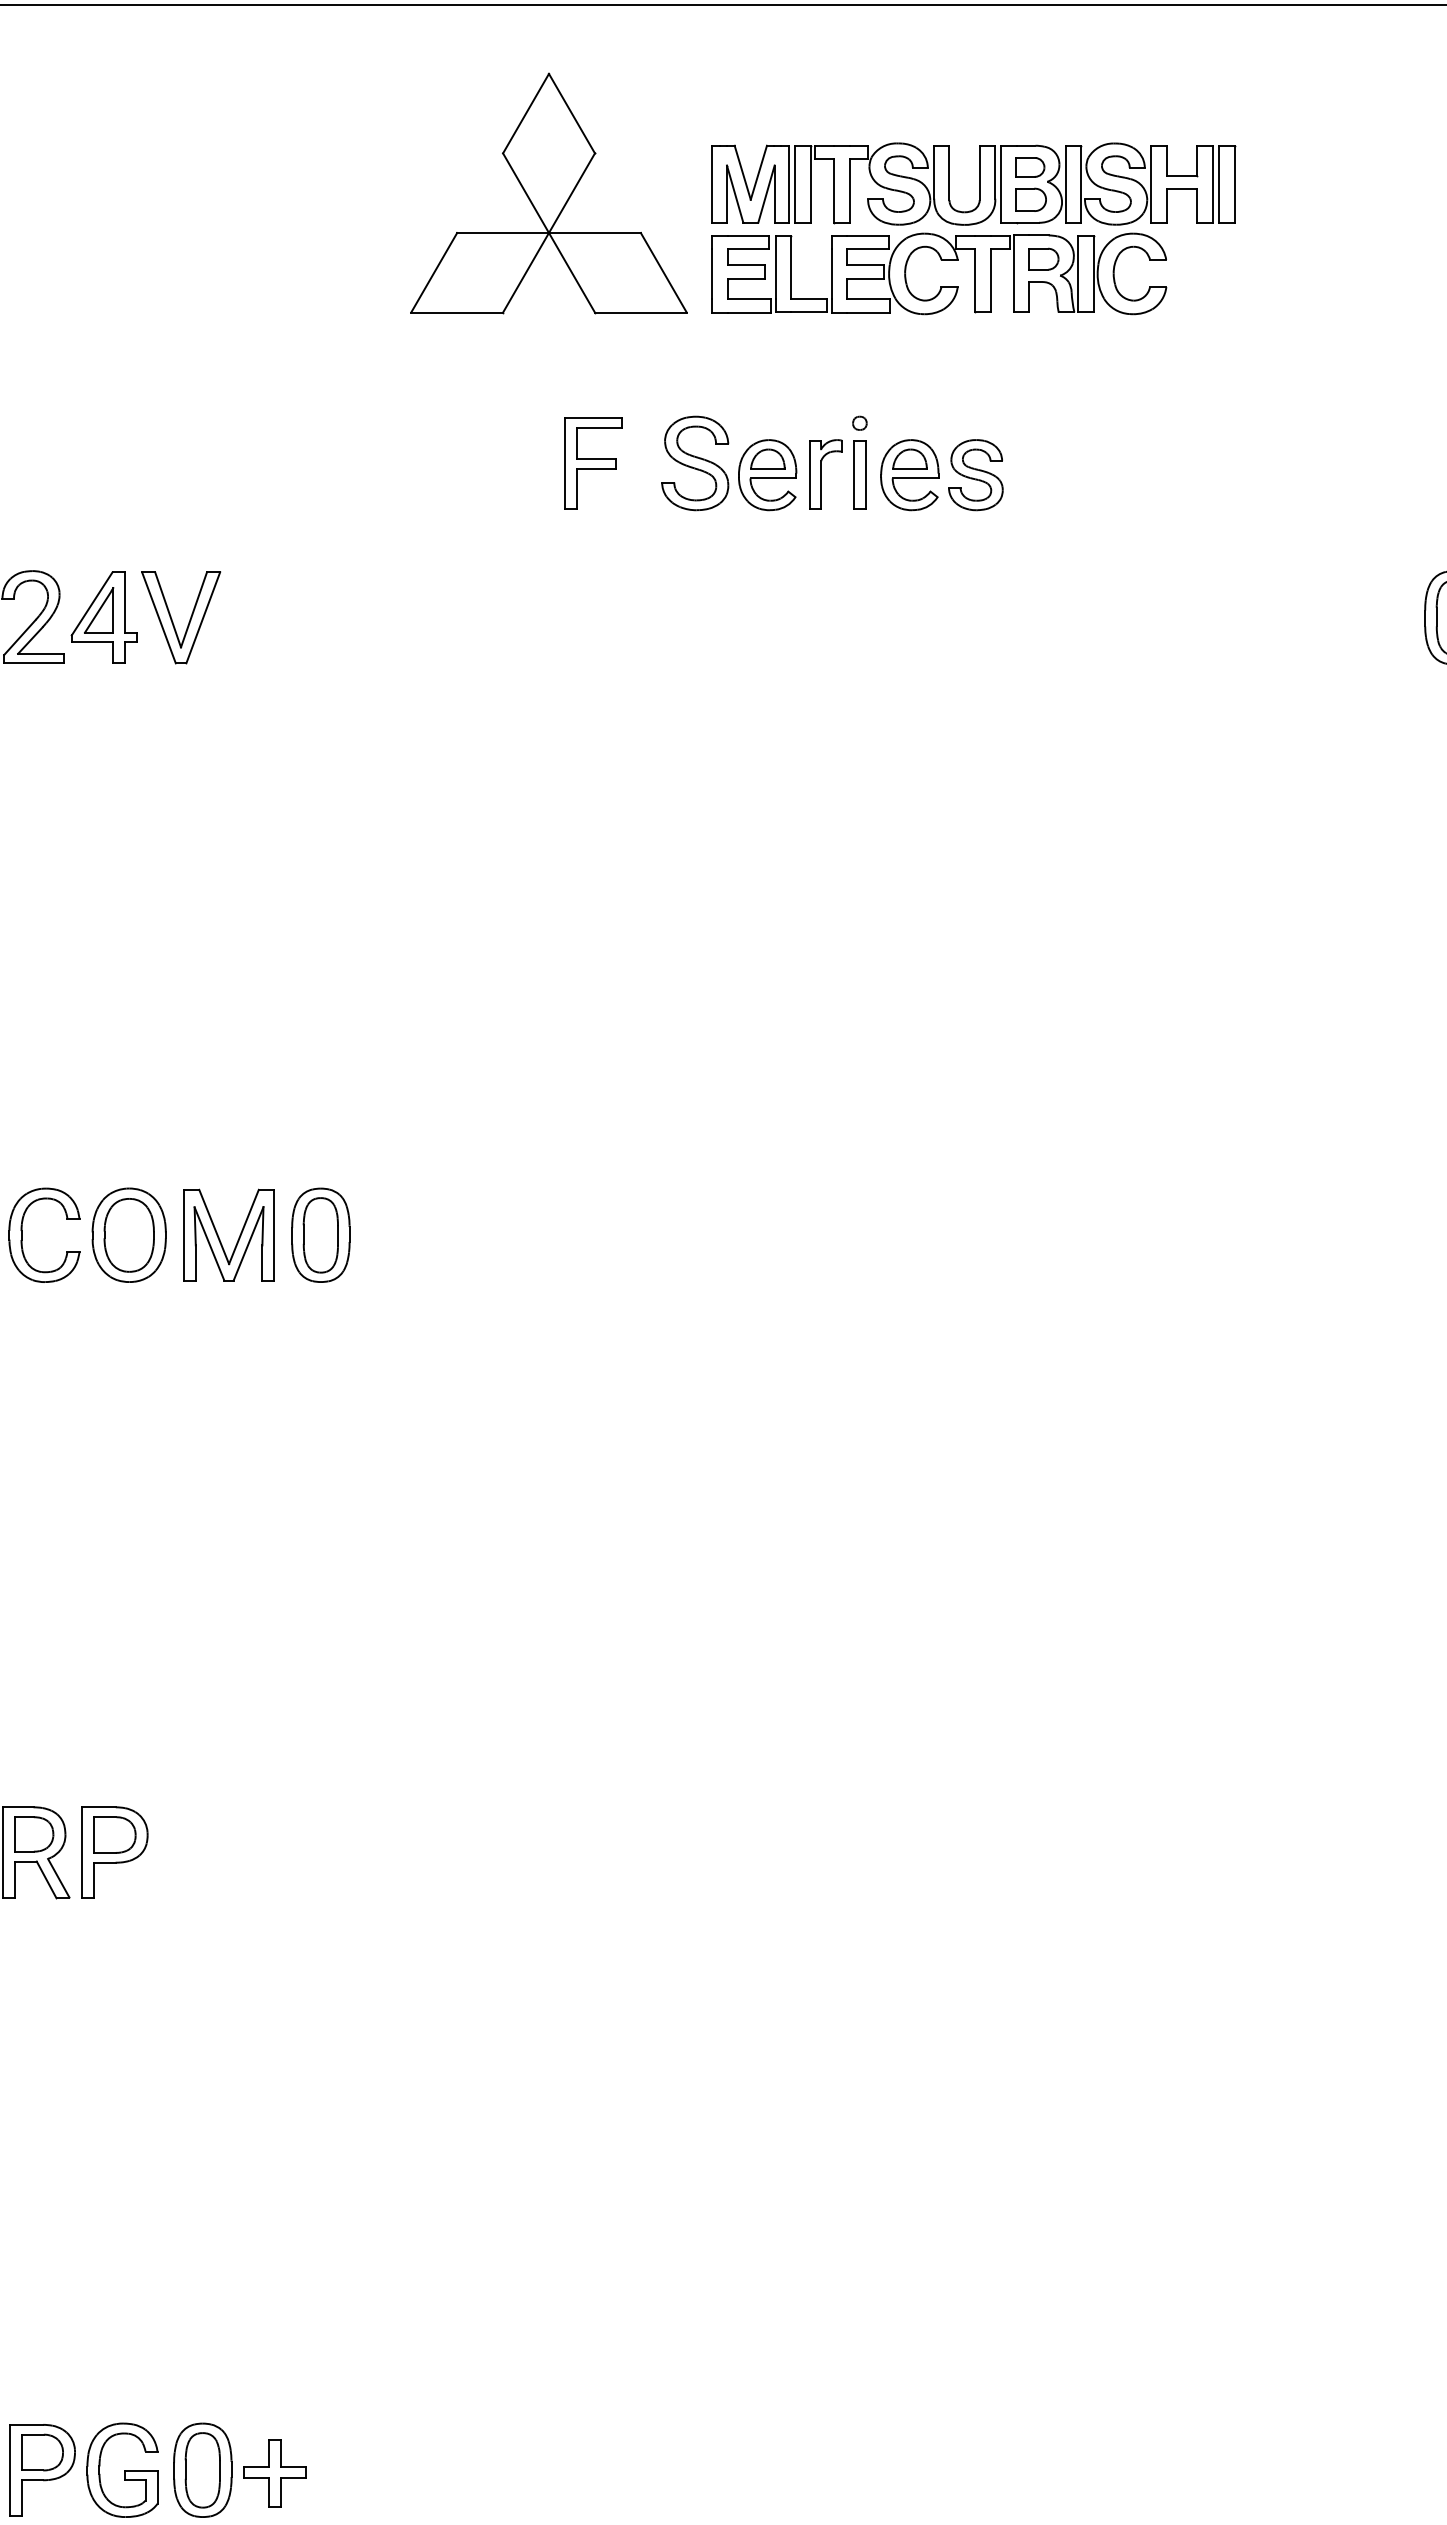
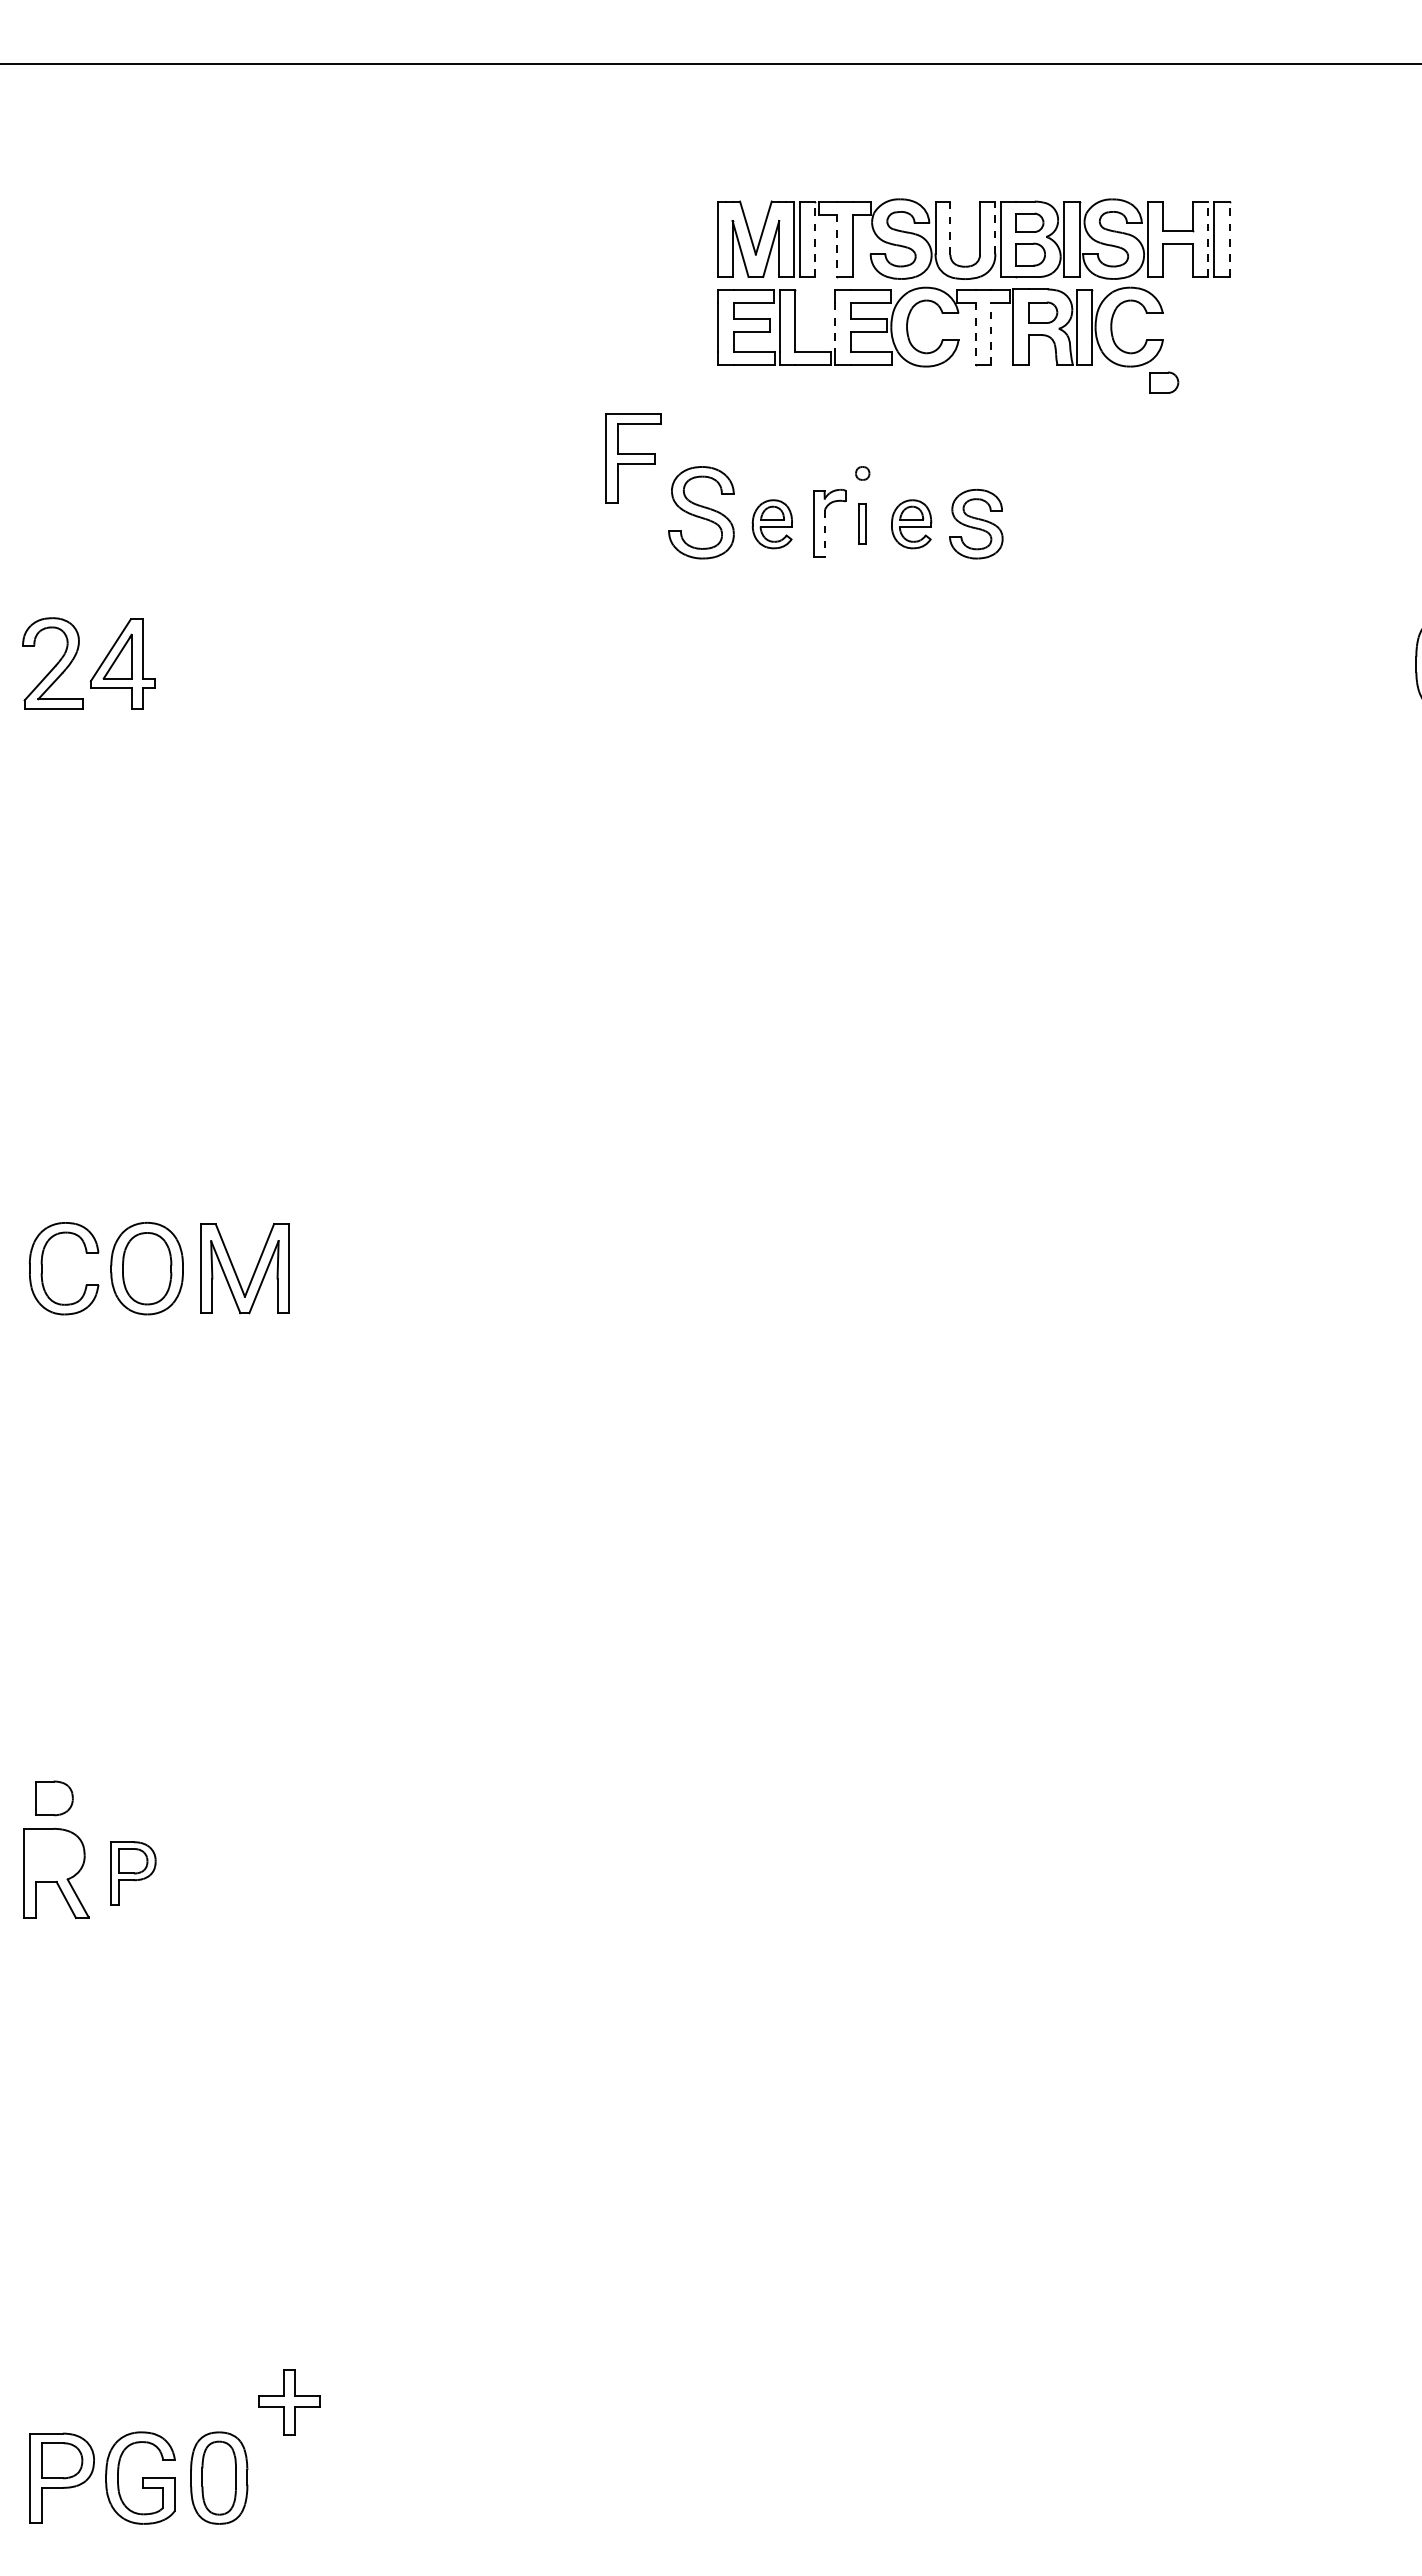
line: (995, 172) -> (995, 227), solid -> dashed
line: (949, 173) -> (950, 228), solid -> dashed
line: (810, 184) -> (814, 239), solid -> dashed
line: (1212, 184) -> (1208, 239), solid -> dashed
line: (1234, 184) -> (1229, 239), solid -> dashed
line: (834, 191) -> (837, 246), solid -> dashed
part: (549, 193) -> (558, 248), removed
line: (832, 274) -> (835, 327), solid -> dashed
line: (991, 280) -> (991, 333), solid -> dashed
line: (975, 281) -> (975, 334), solid -> dashed
part: (1168, 330) -> (1164, 382), added
part: (593, 463) -> (633, 458), moved
part: (859, 474) -> (862, 523), size x0.6
part: (767, 475) -> (772, 524), size x0.7
part: (909, 475) -> (911, 524), size x0.7
line: (820, 484) -> (824, 533), solid -> dashed
part: (172, 618) -> (189, 664), removed
part: (320, 1235) -> (334, 1268), removed
part: (34, 1834) -> (54, 1798), moved
part: (115, 1852) -> (133, 1873), size x0.7
part: (274, 2473) -> (289, 2402), moved

